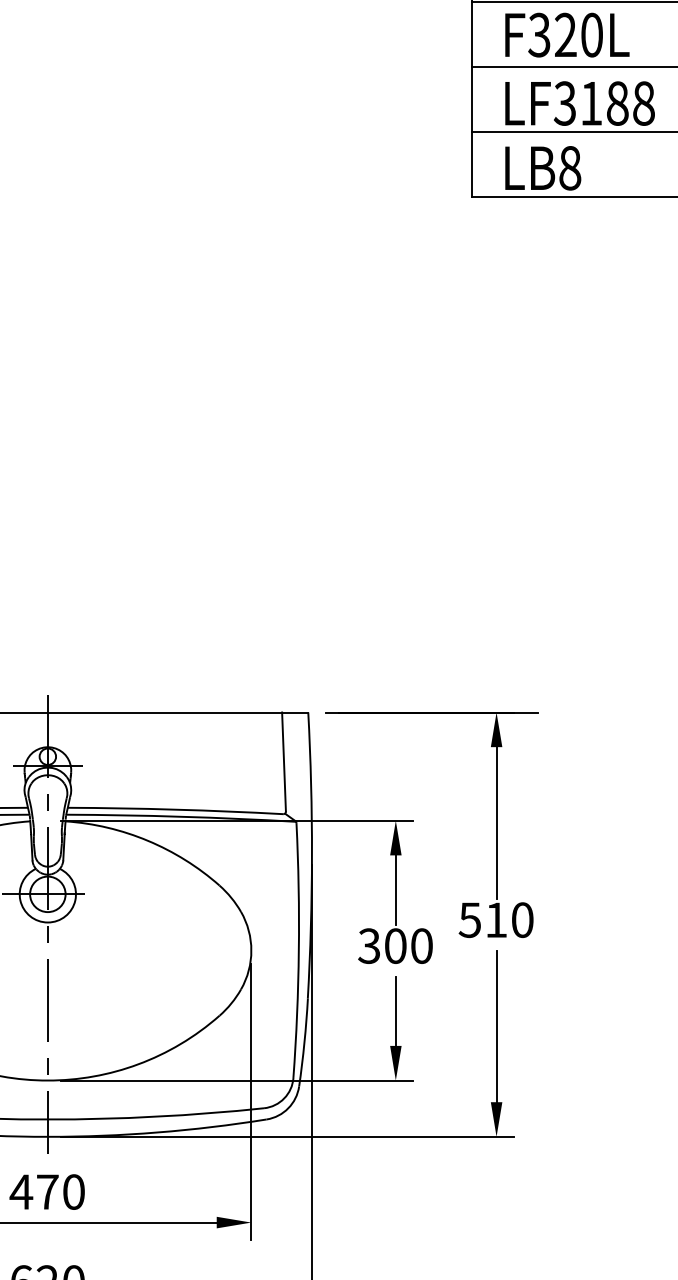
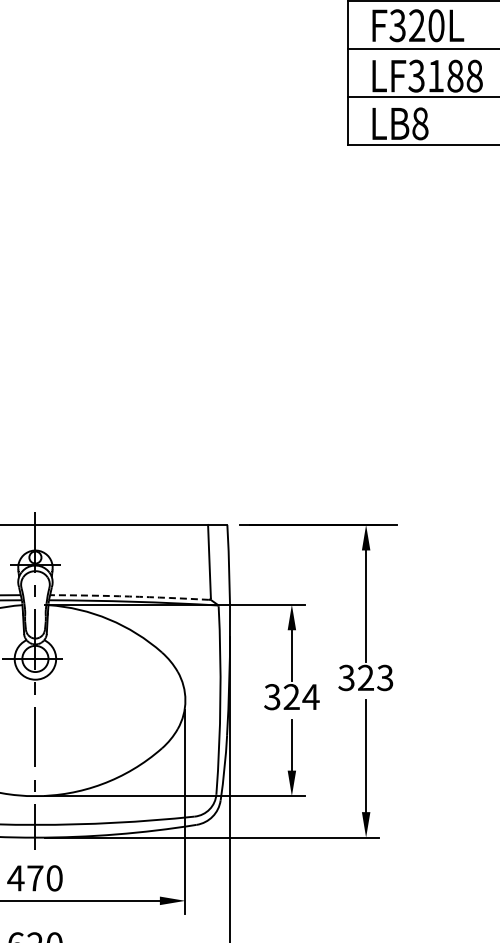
arc: (175, 809) -> (129, 596), solid -> dashed
text: (497, 919) -> (366, 677), 510 -> 323
text: (408, 946) -> (301, 697), 300 -> 324

